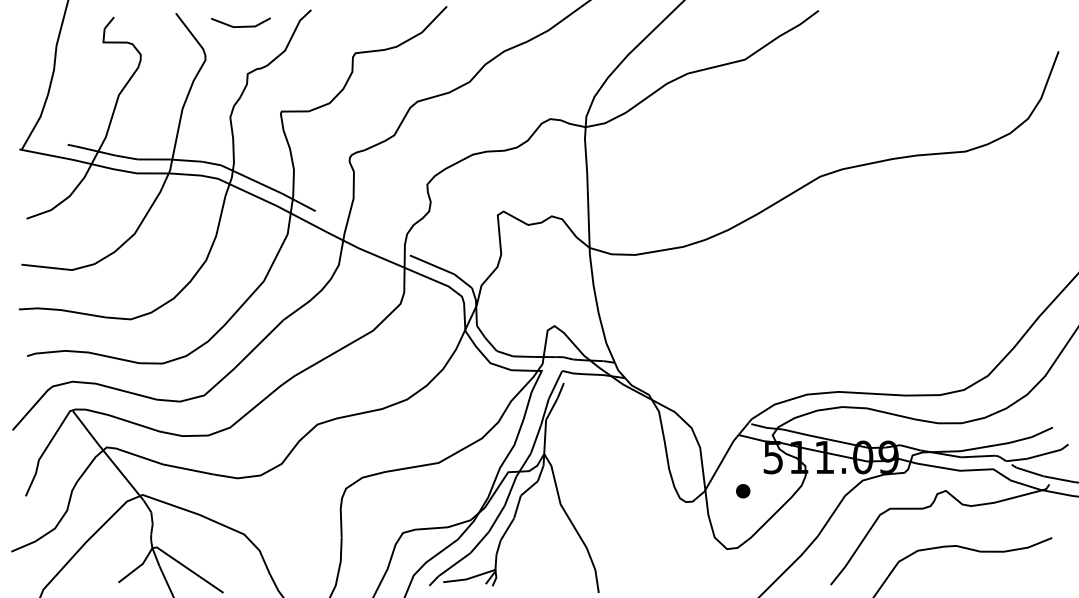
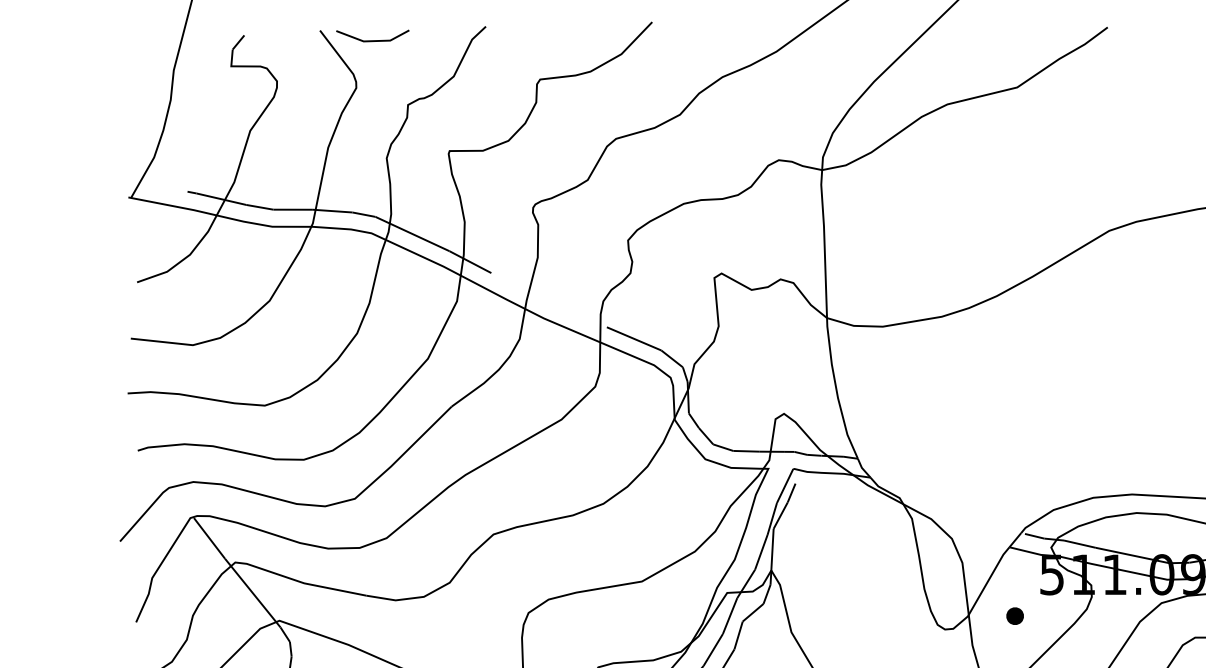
line: (240, 26) -> (372, 40), moved

